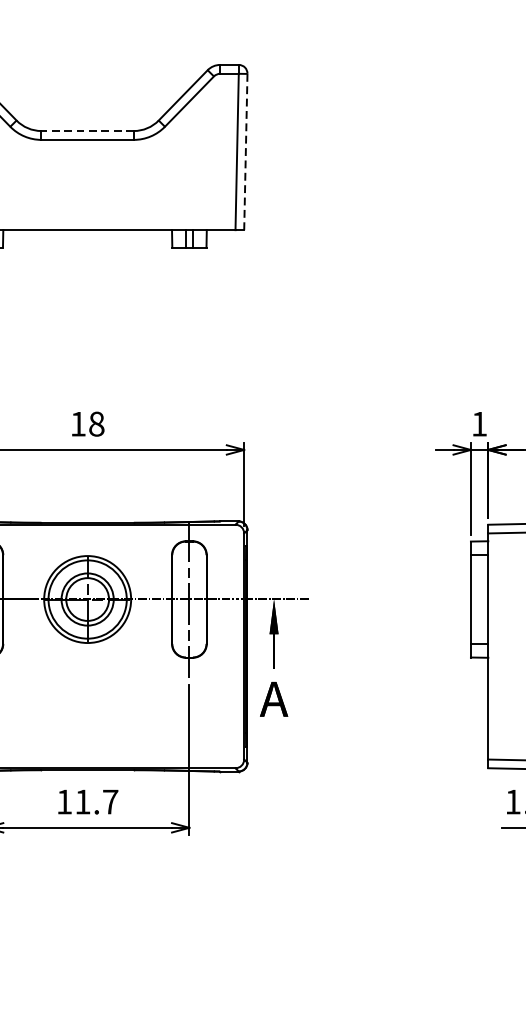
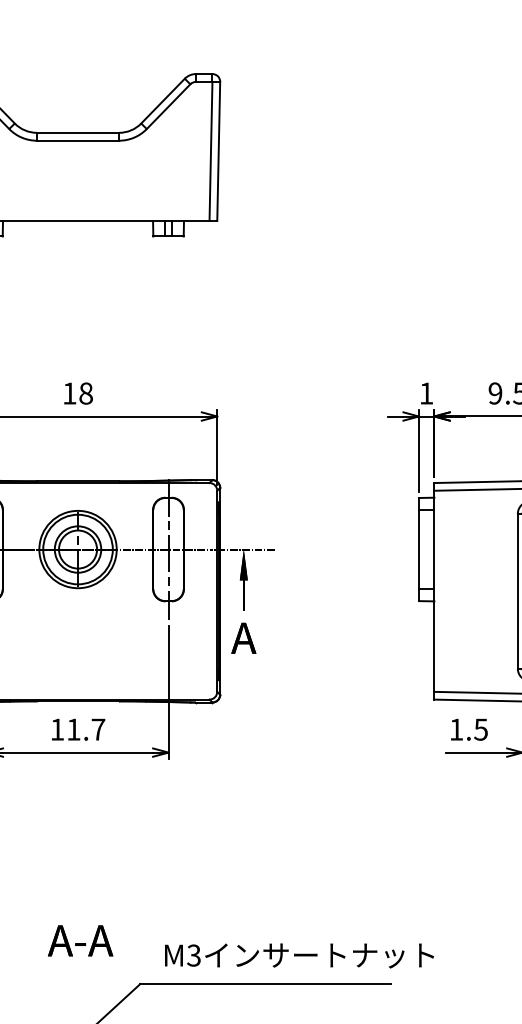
line: (87, 130) -> (77, 132), dashed -> solid
line: (245, 152) -> (218, 151), dashed -> solid

